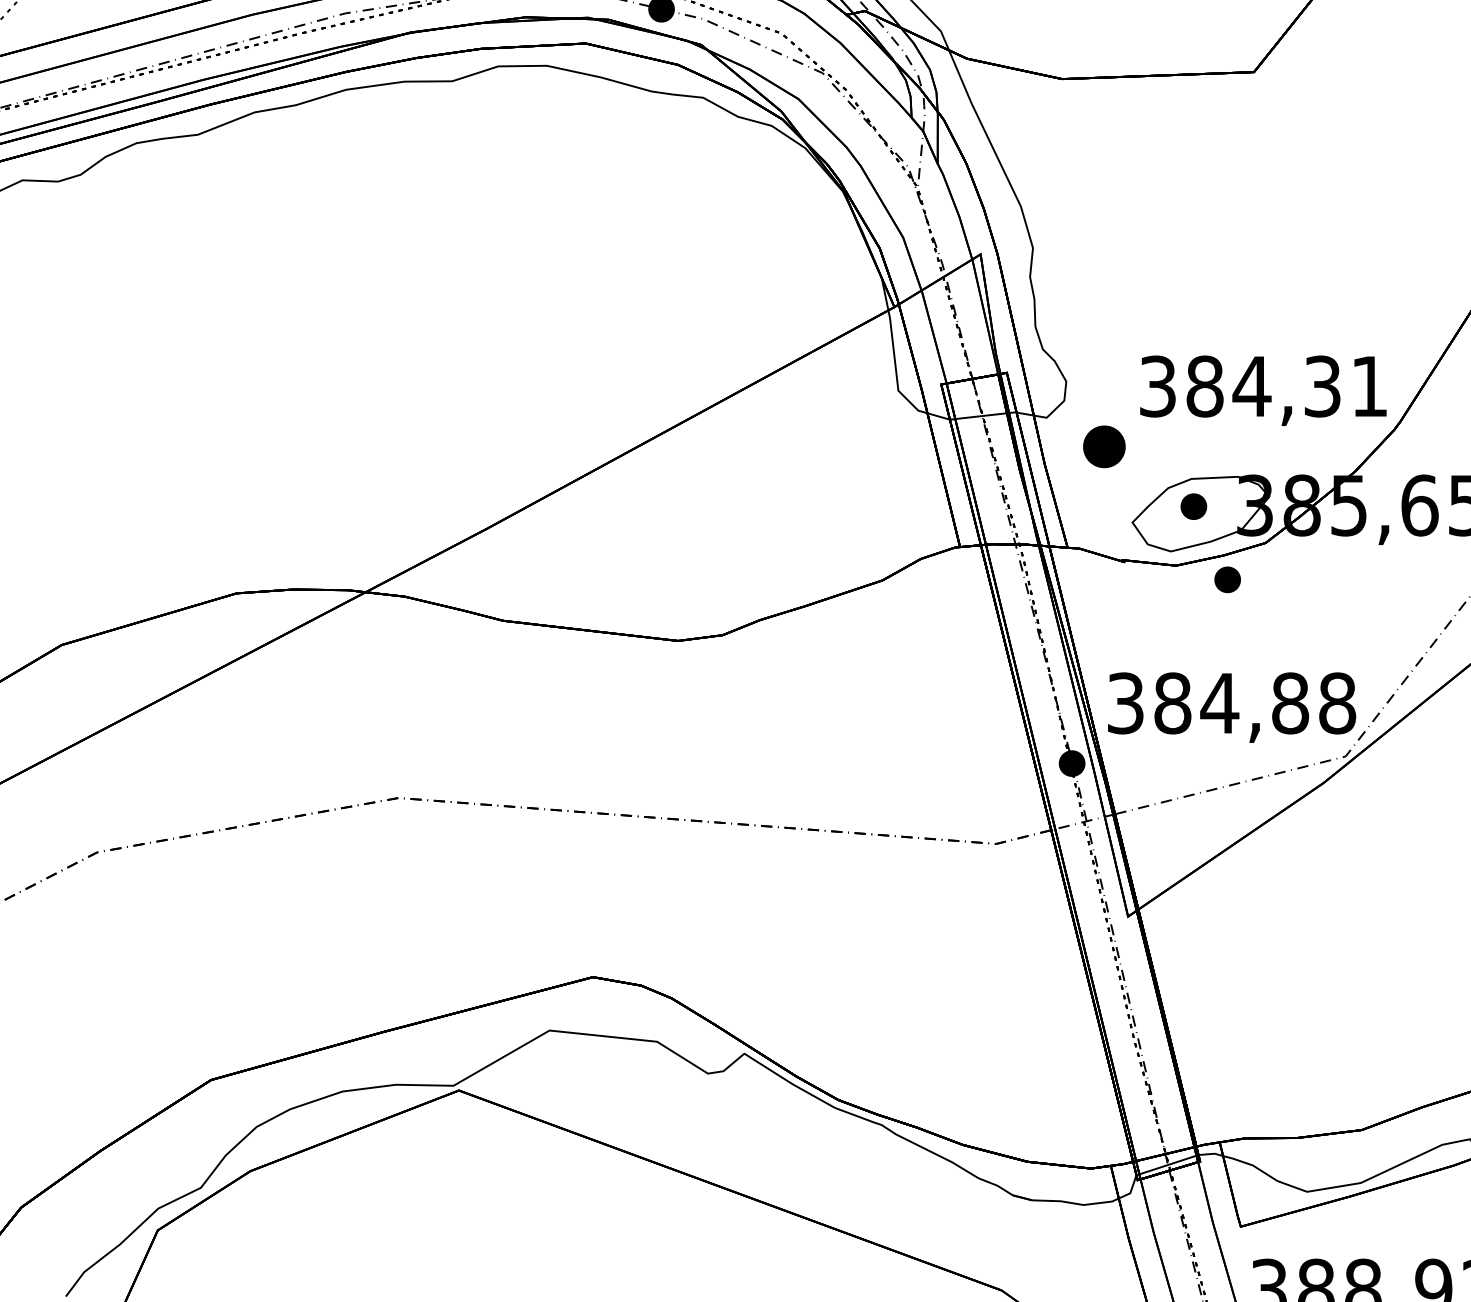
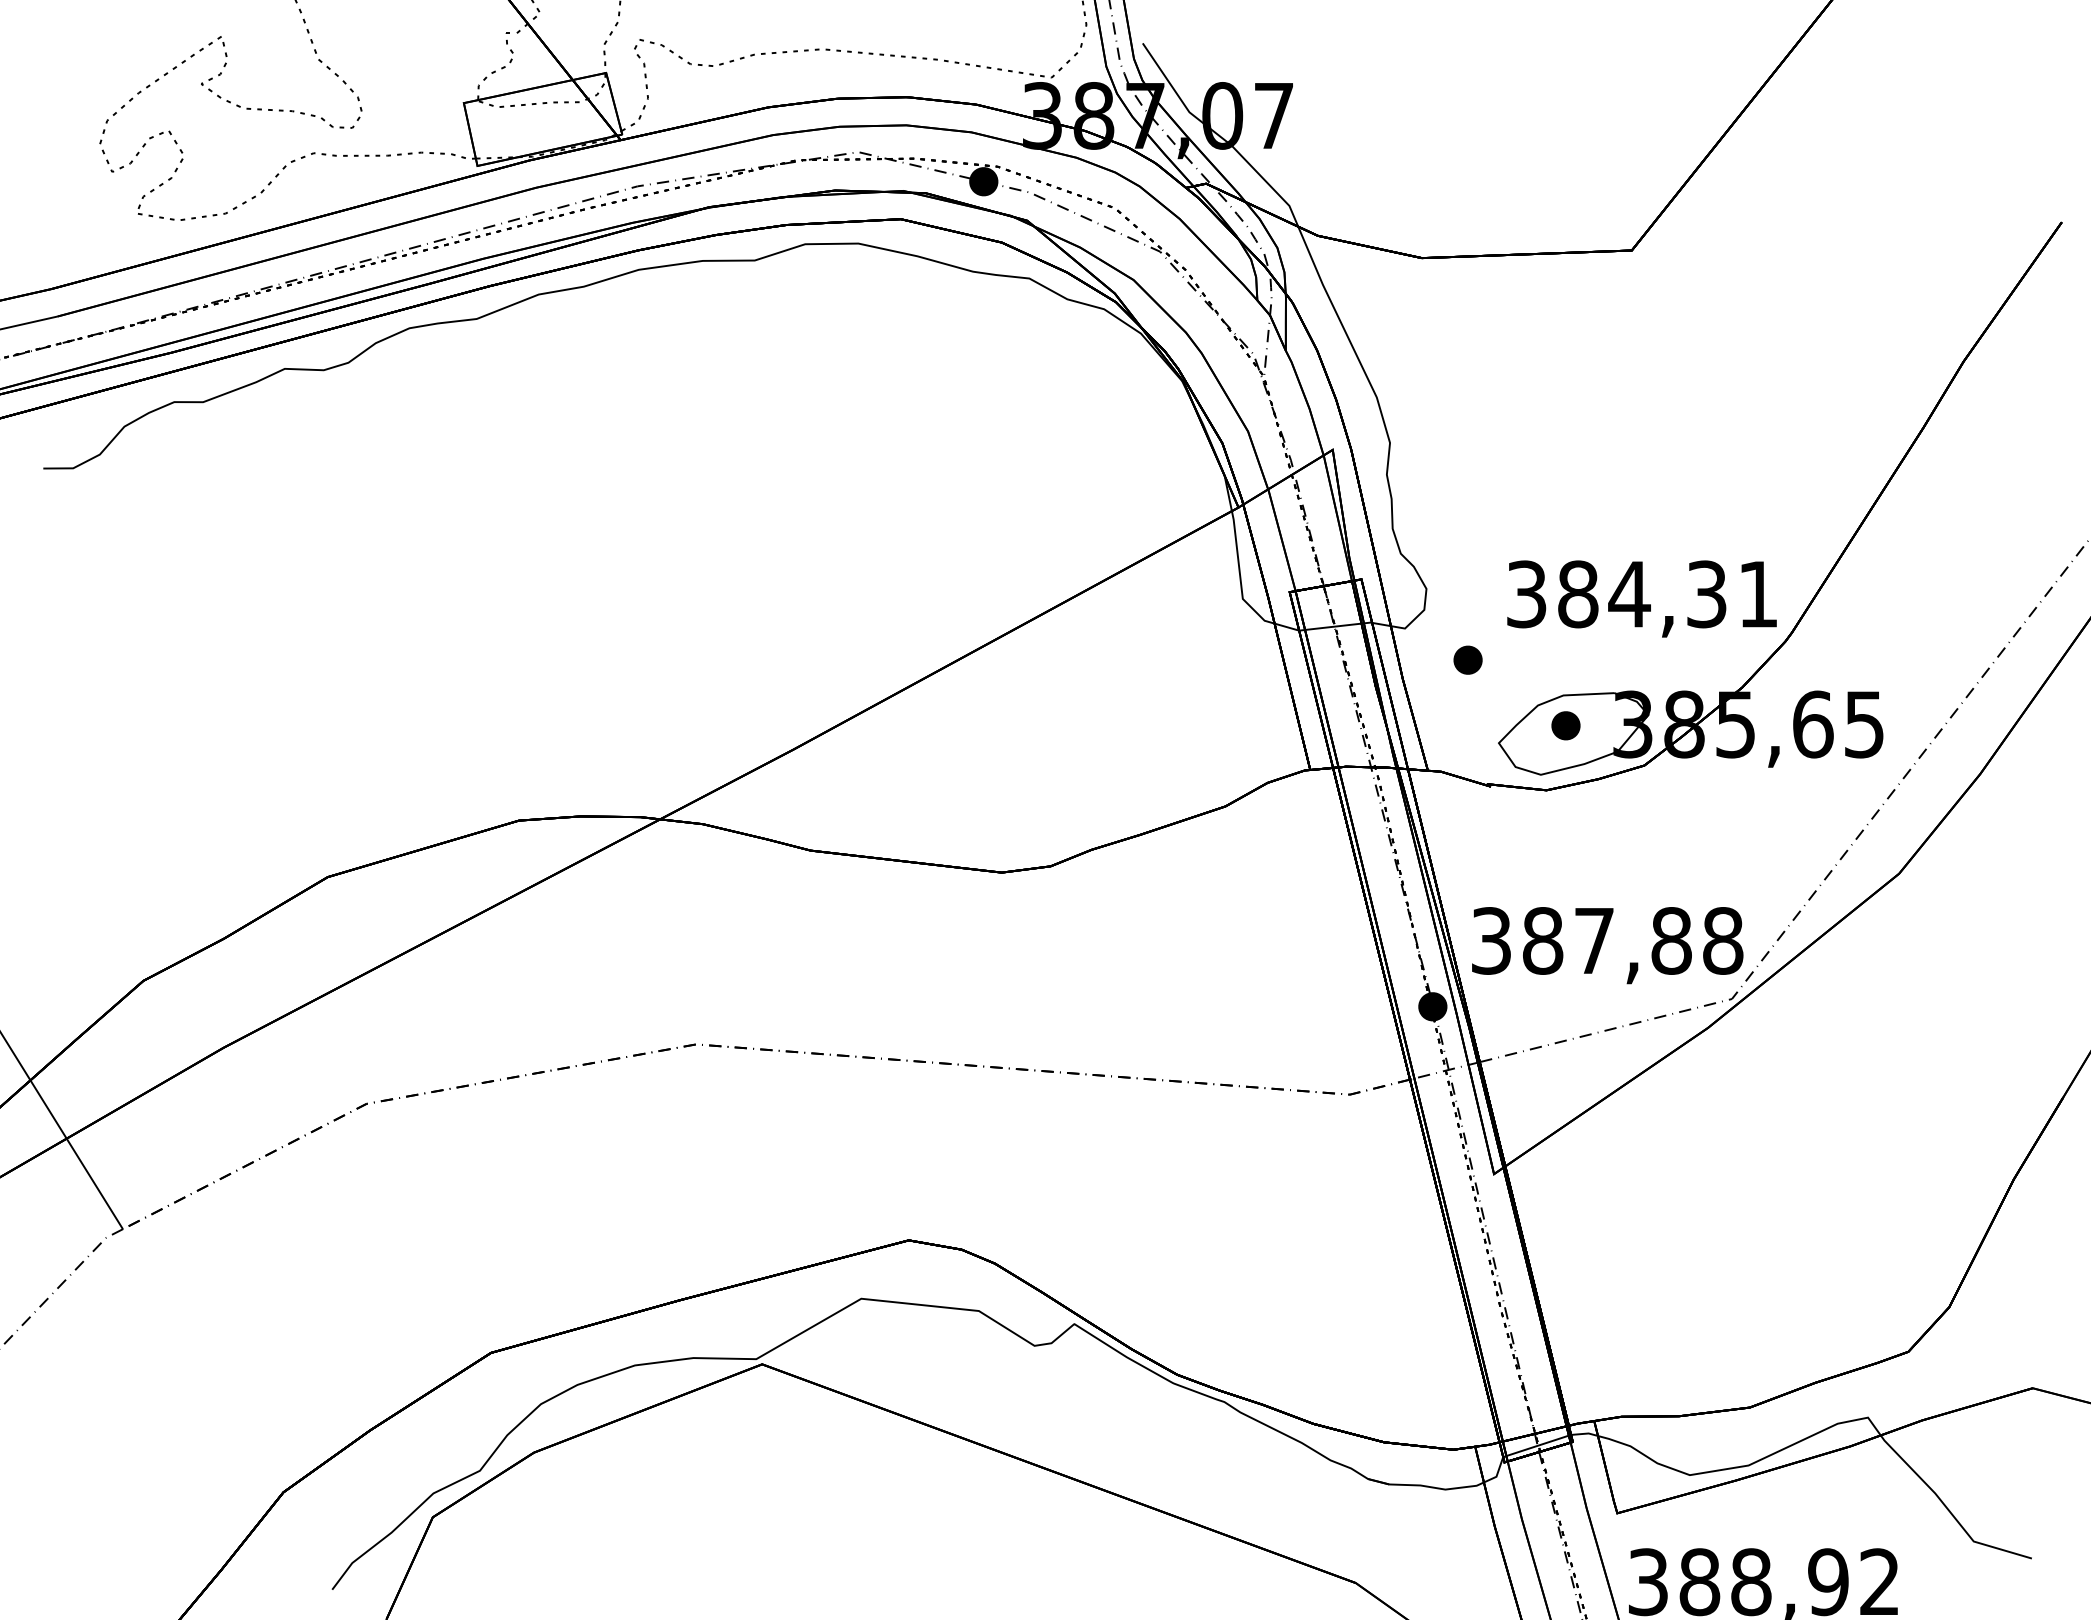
part: (1103, 446) -> (1467, 659), size x0.62
part: (1227, 579) -> (1602, 805), removed
text: (1219, 702) -> (1593, 940), 384,88 -> 387,88

